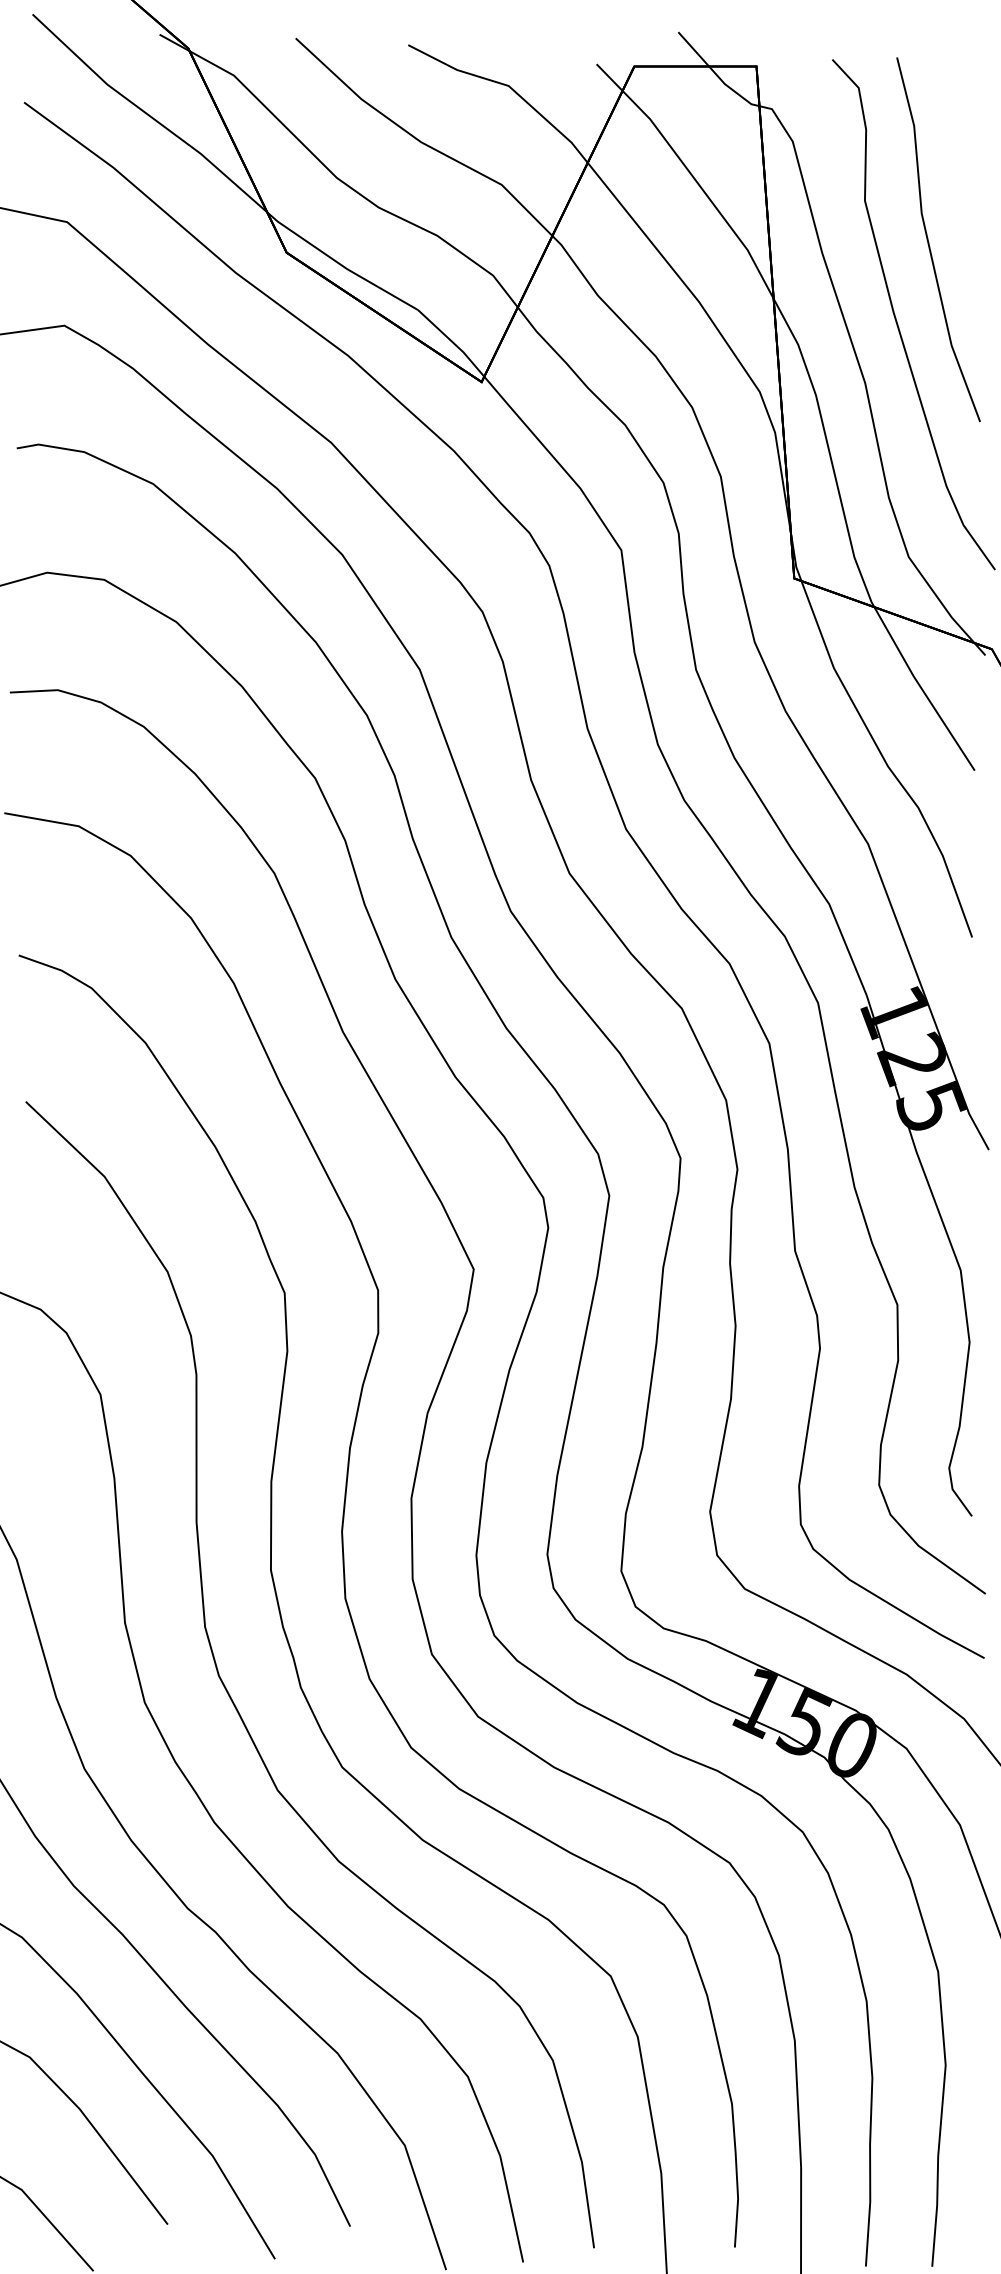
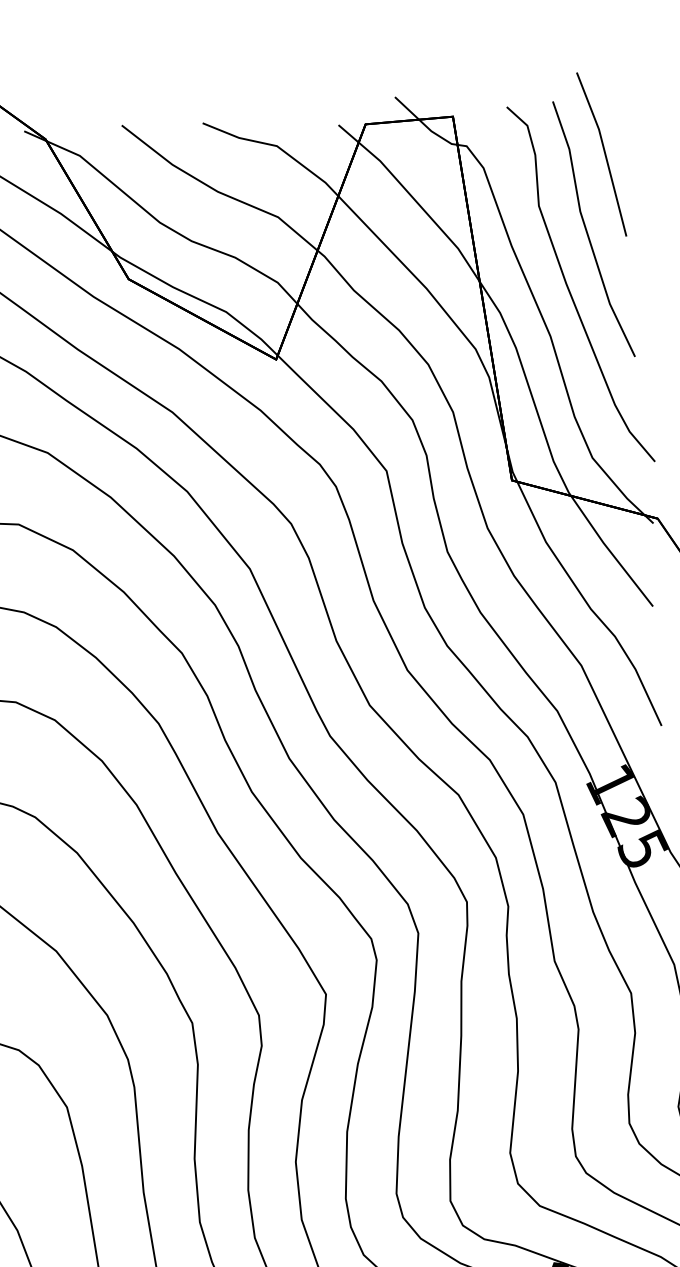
line: (962, 136) -> (604, 153), added

